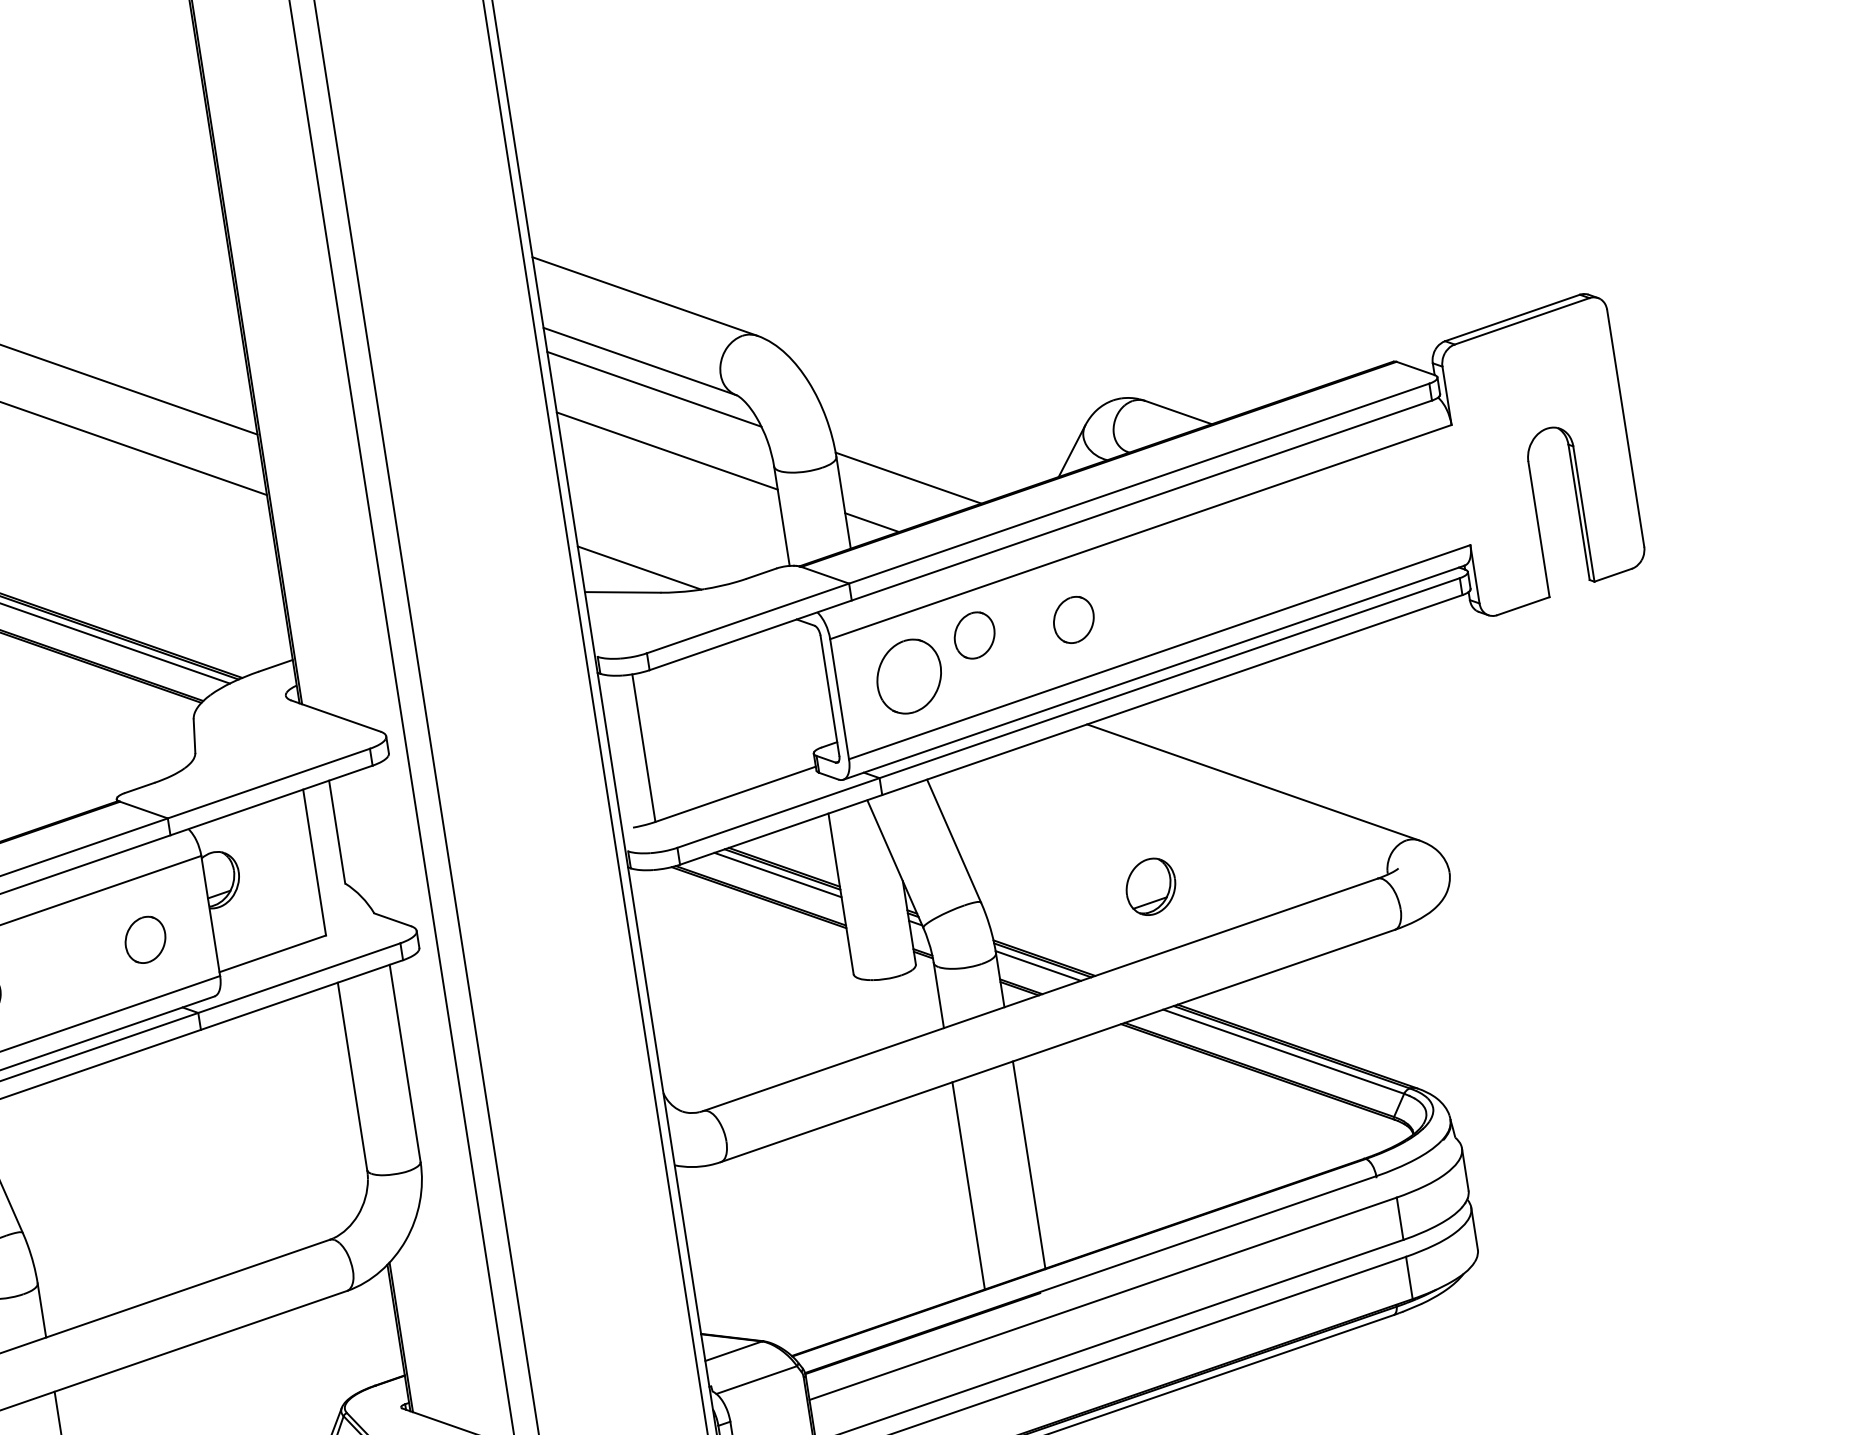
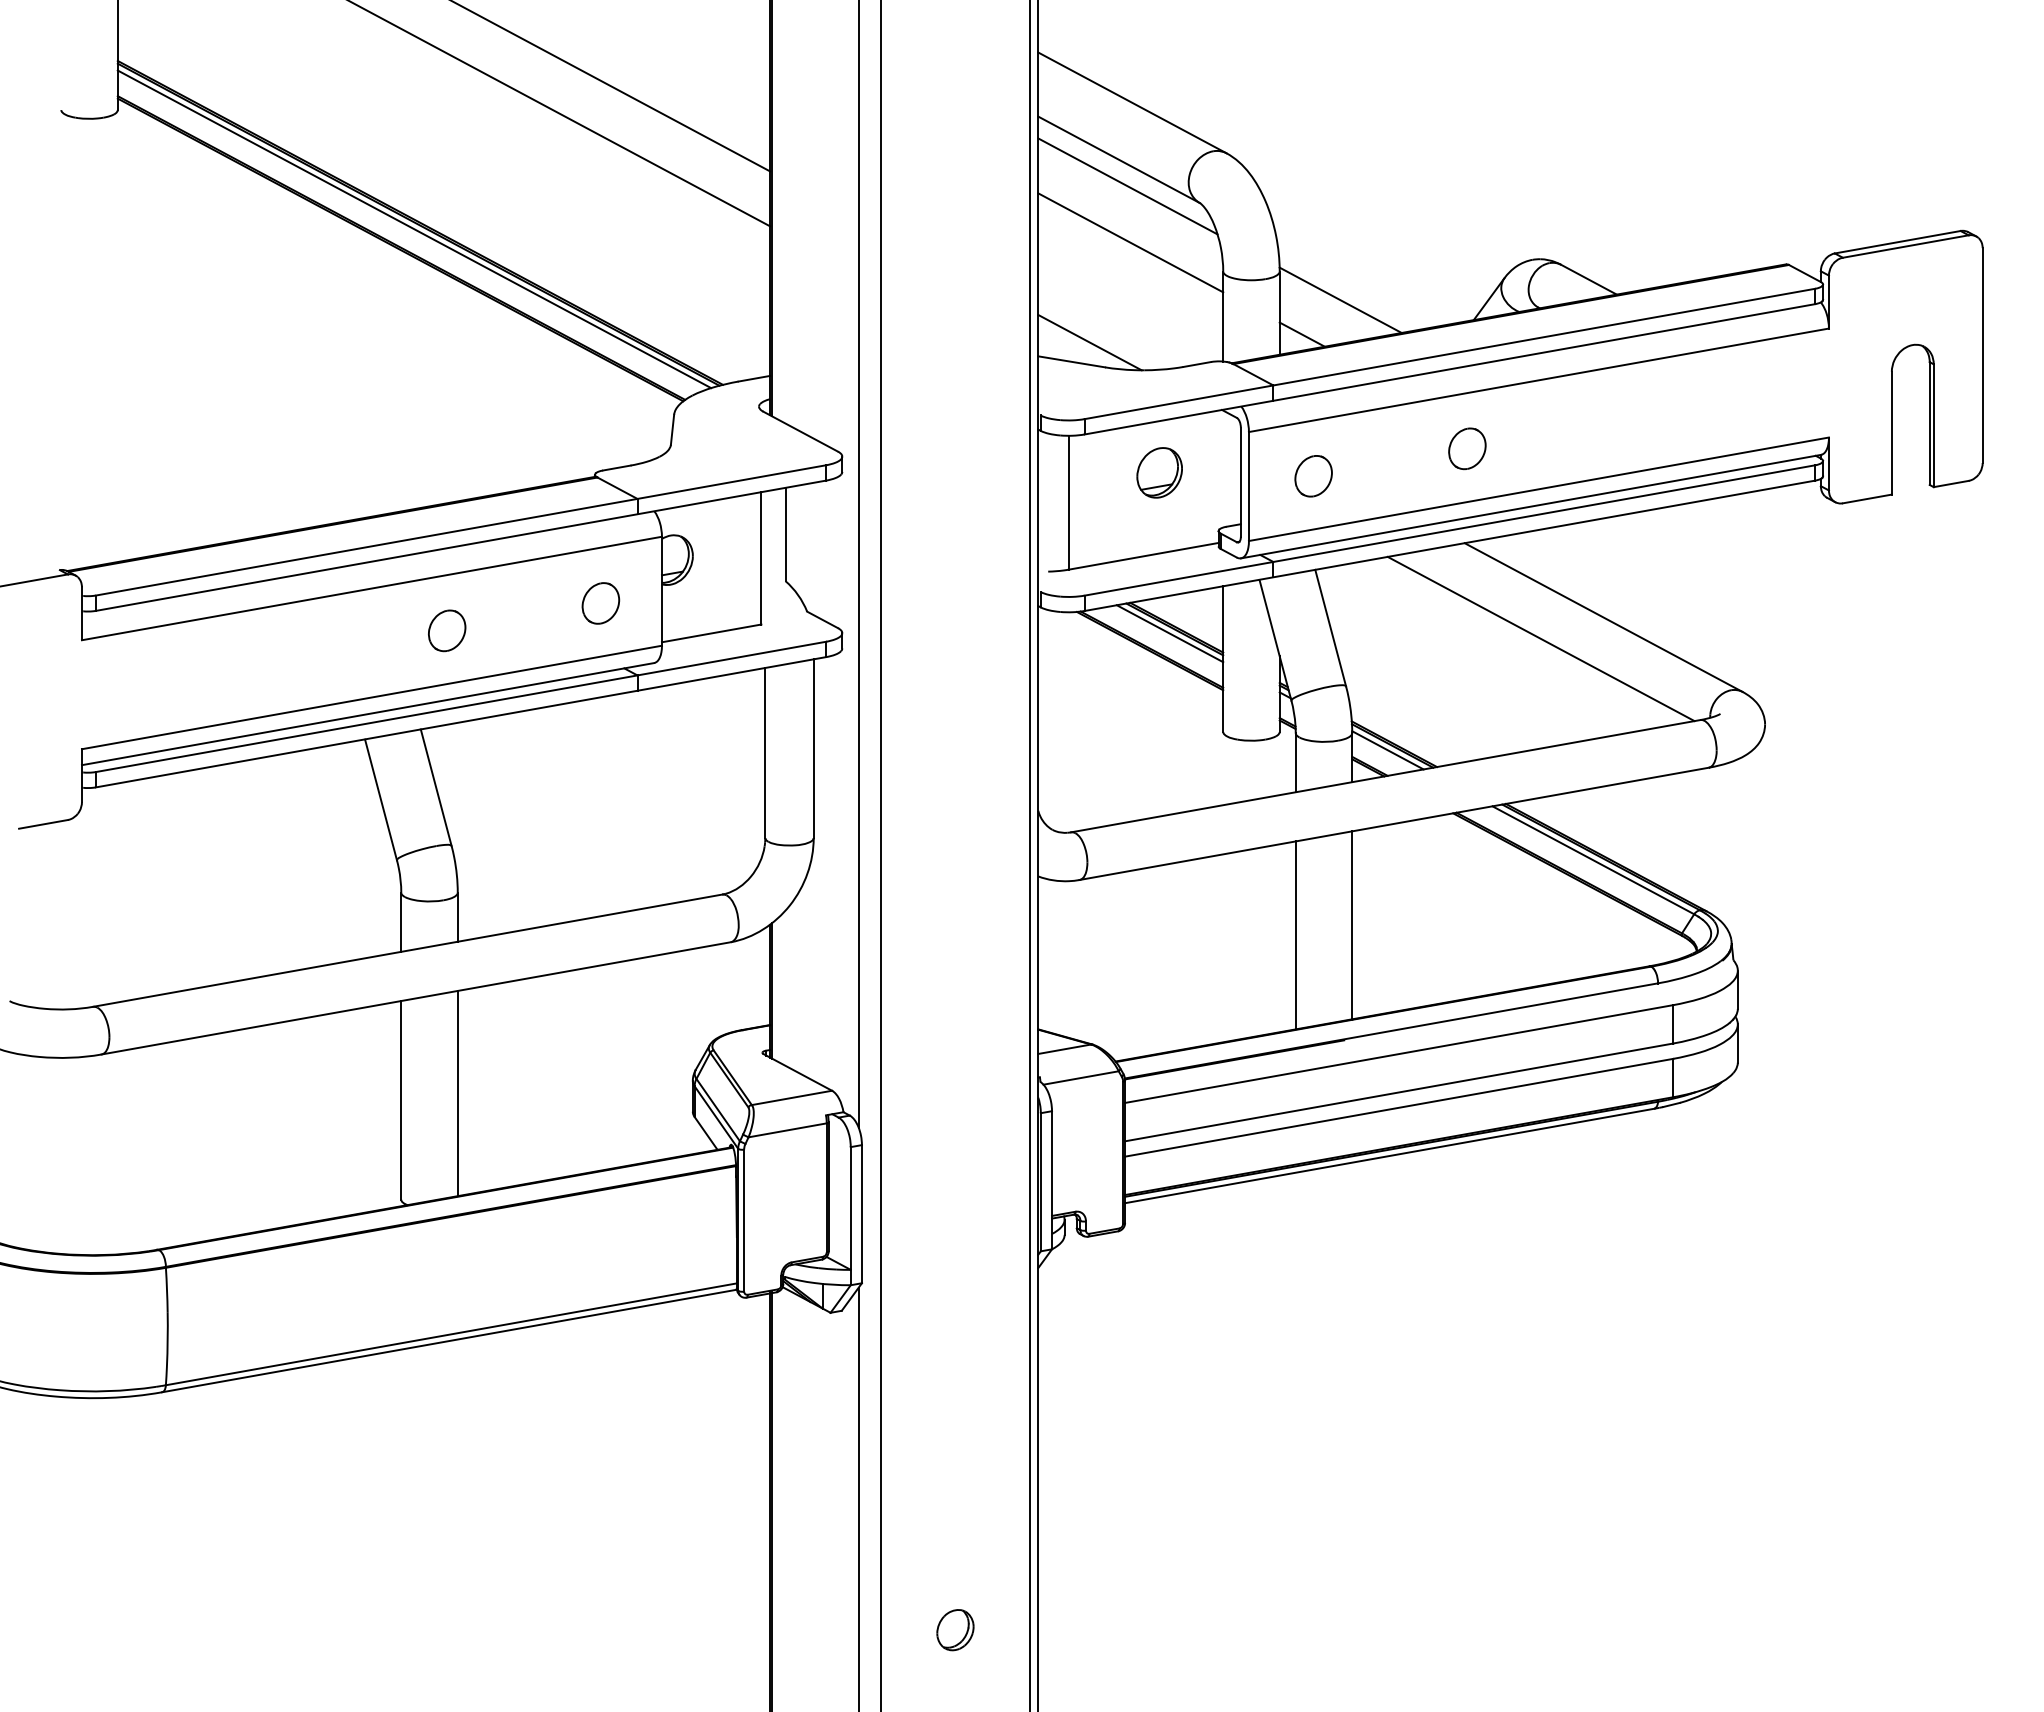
part: (974, 635) -> (1377, 448), removed
part: (909, 677) -> (1313, 476), size x0.62
line: (1187, 816) -> (1540, 638), added
part: (1150, 886) -> (1159, 472), moved

